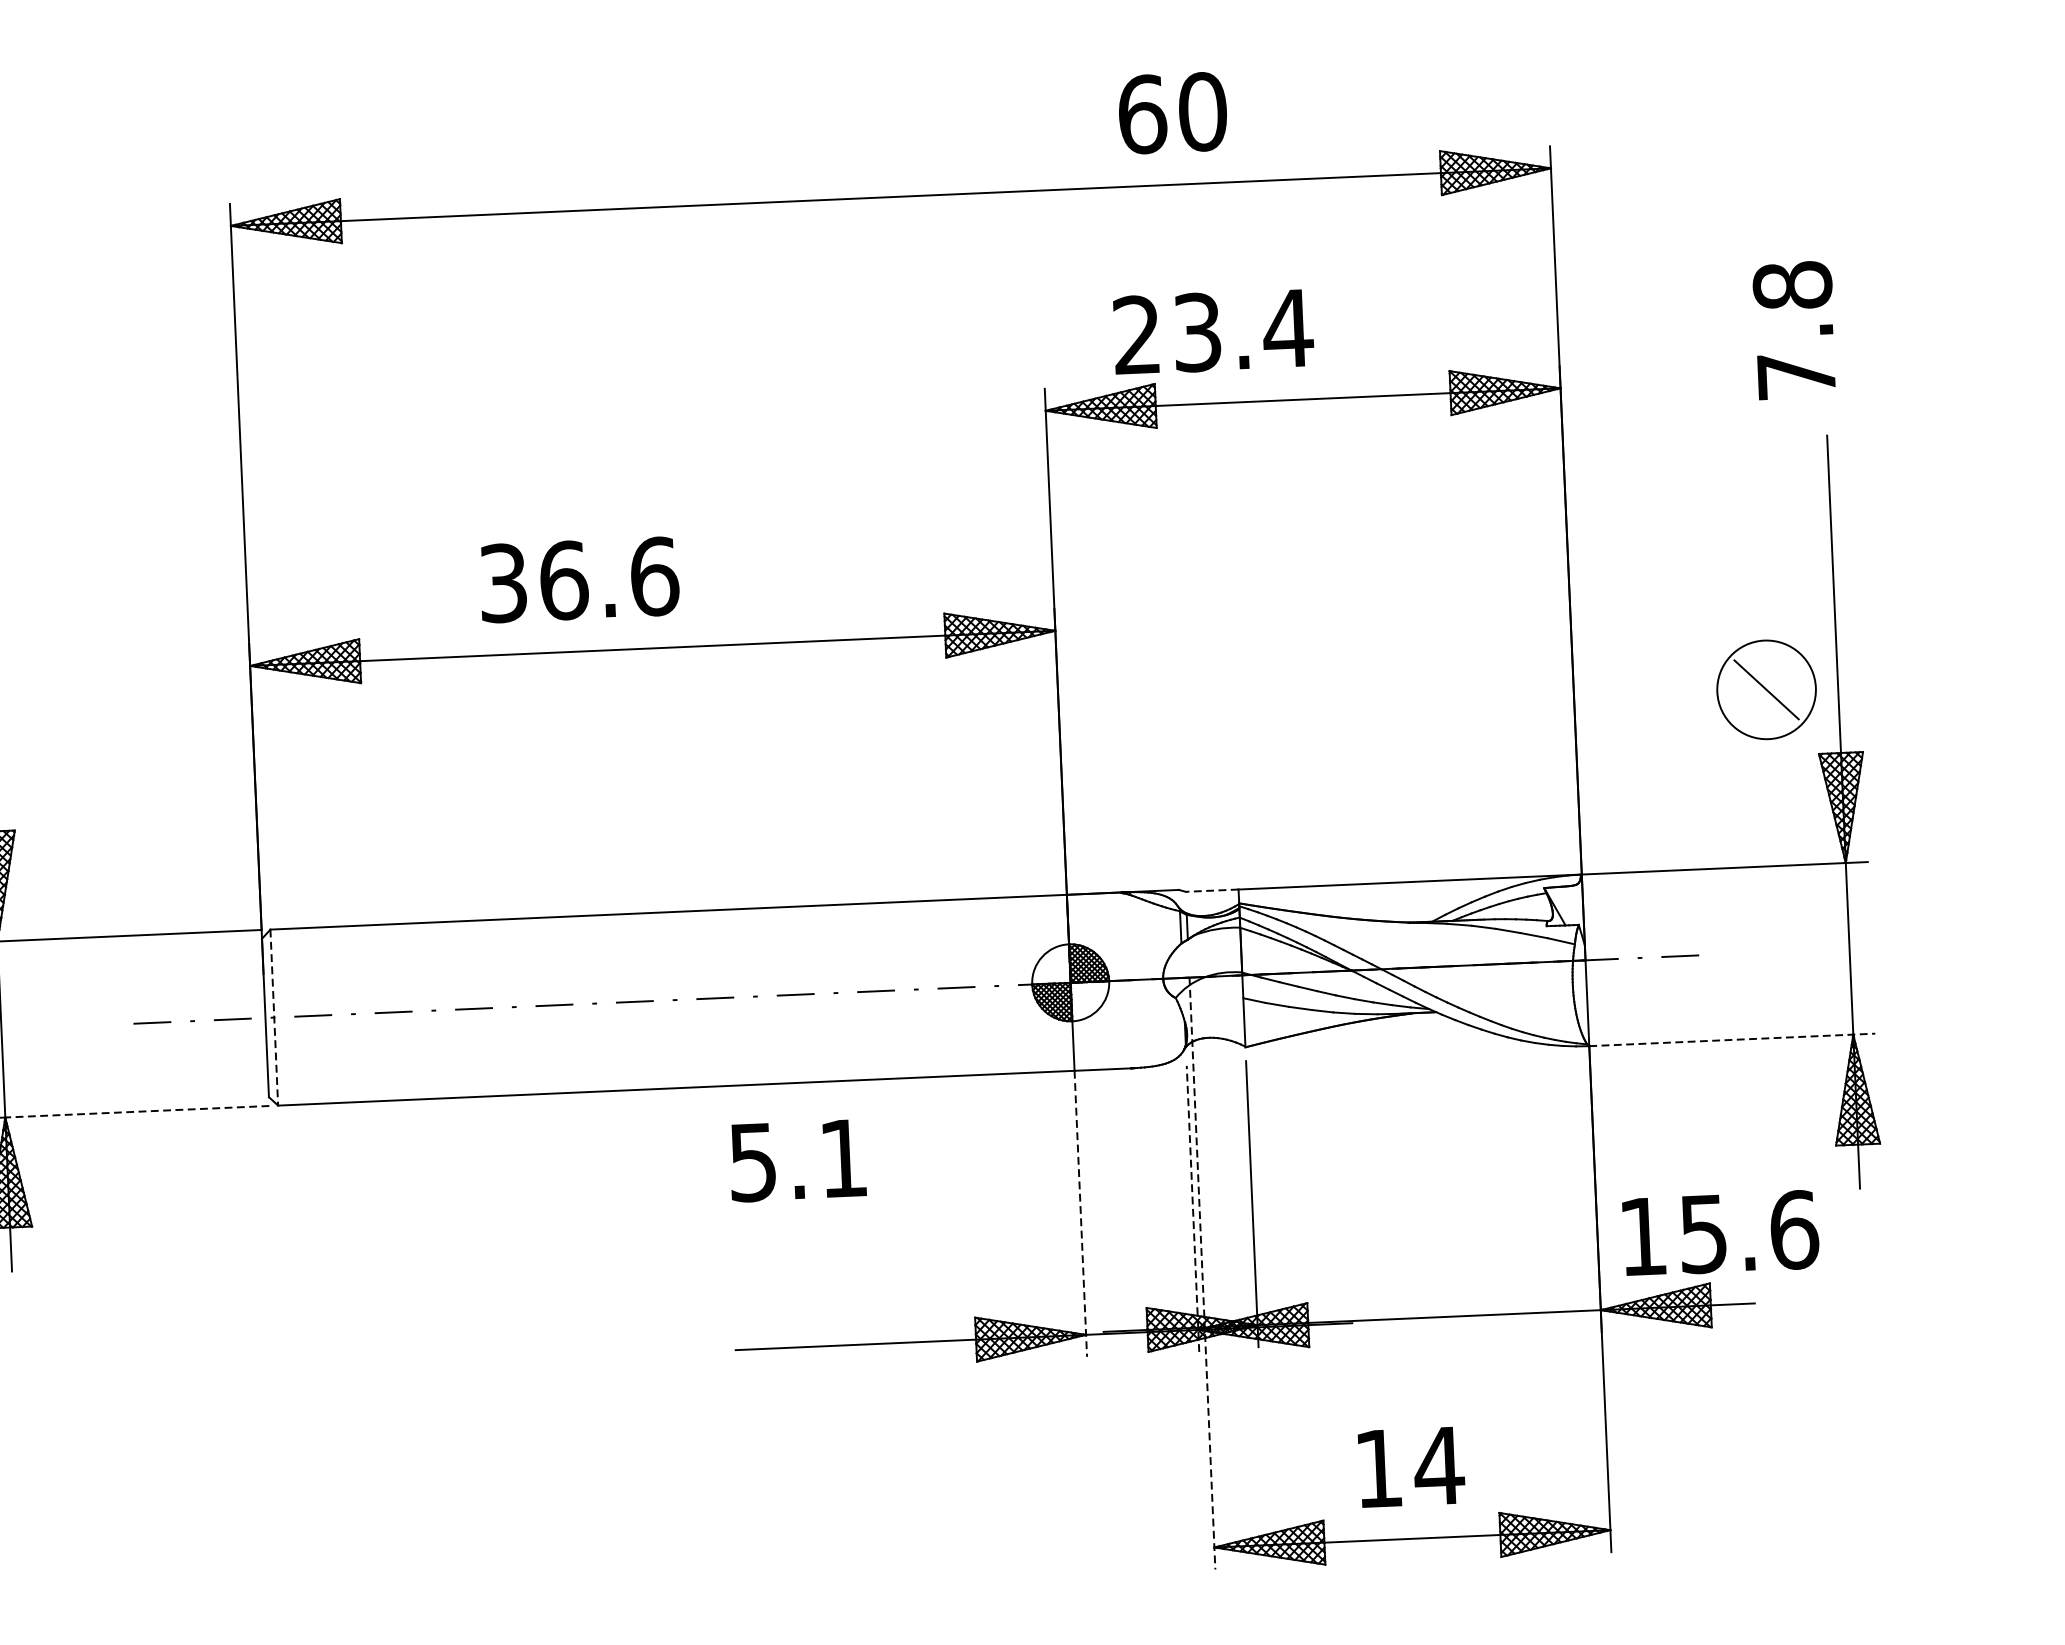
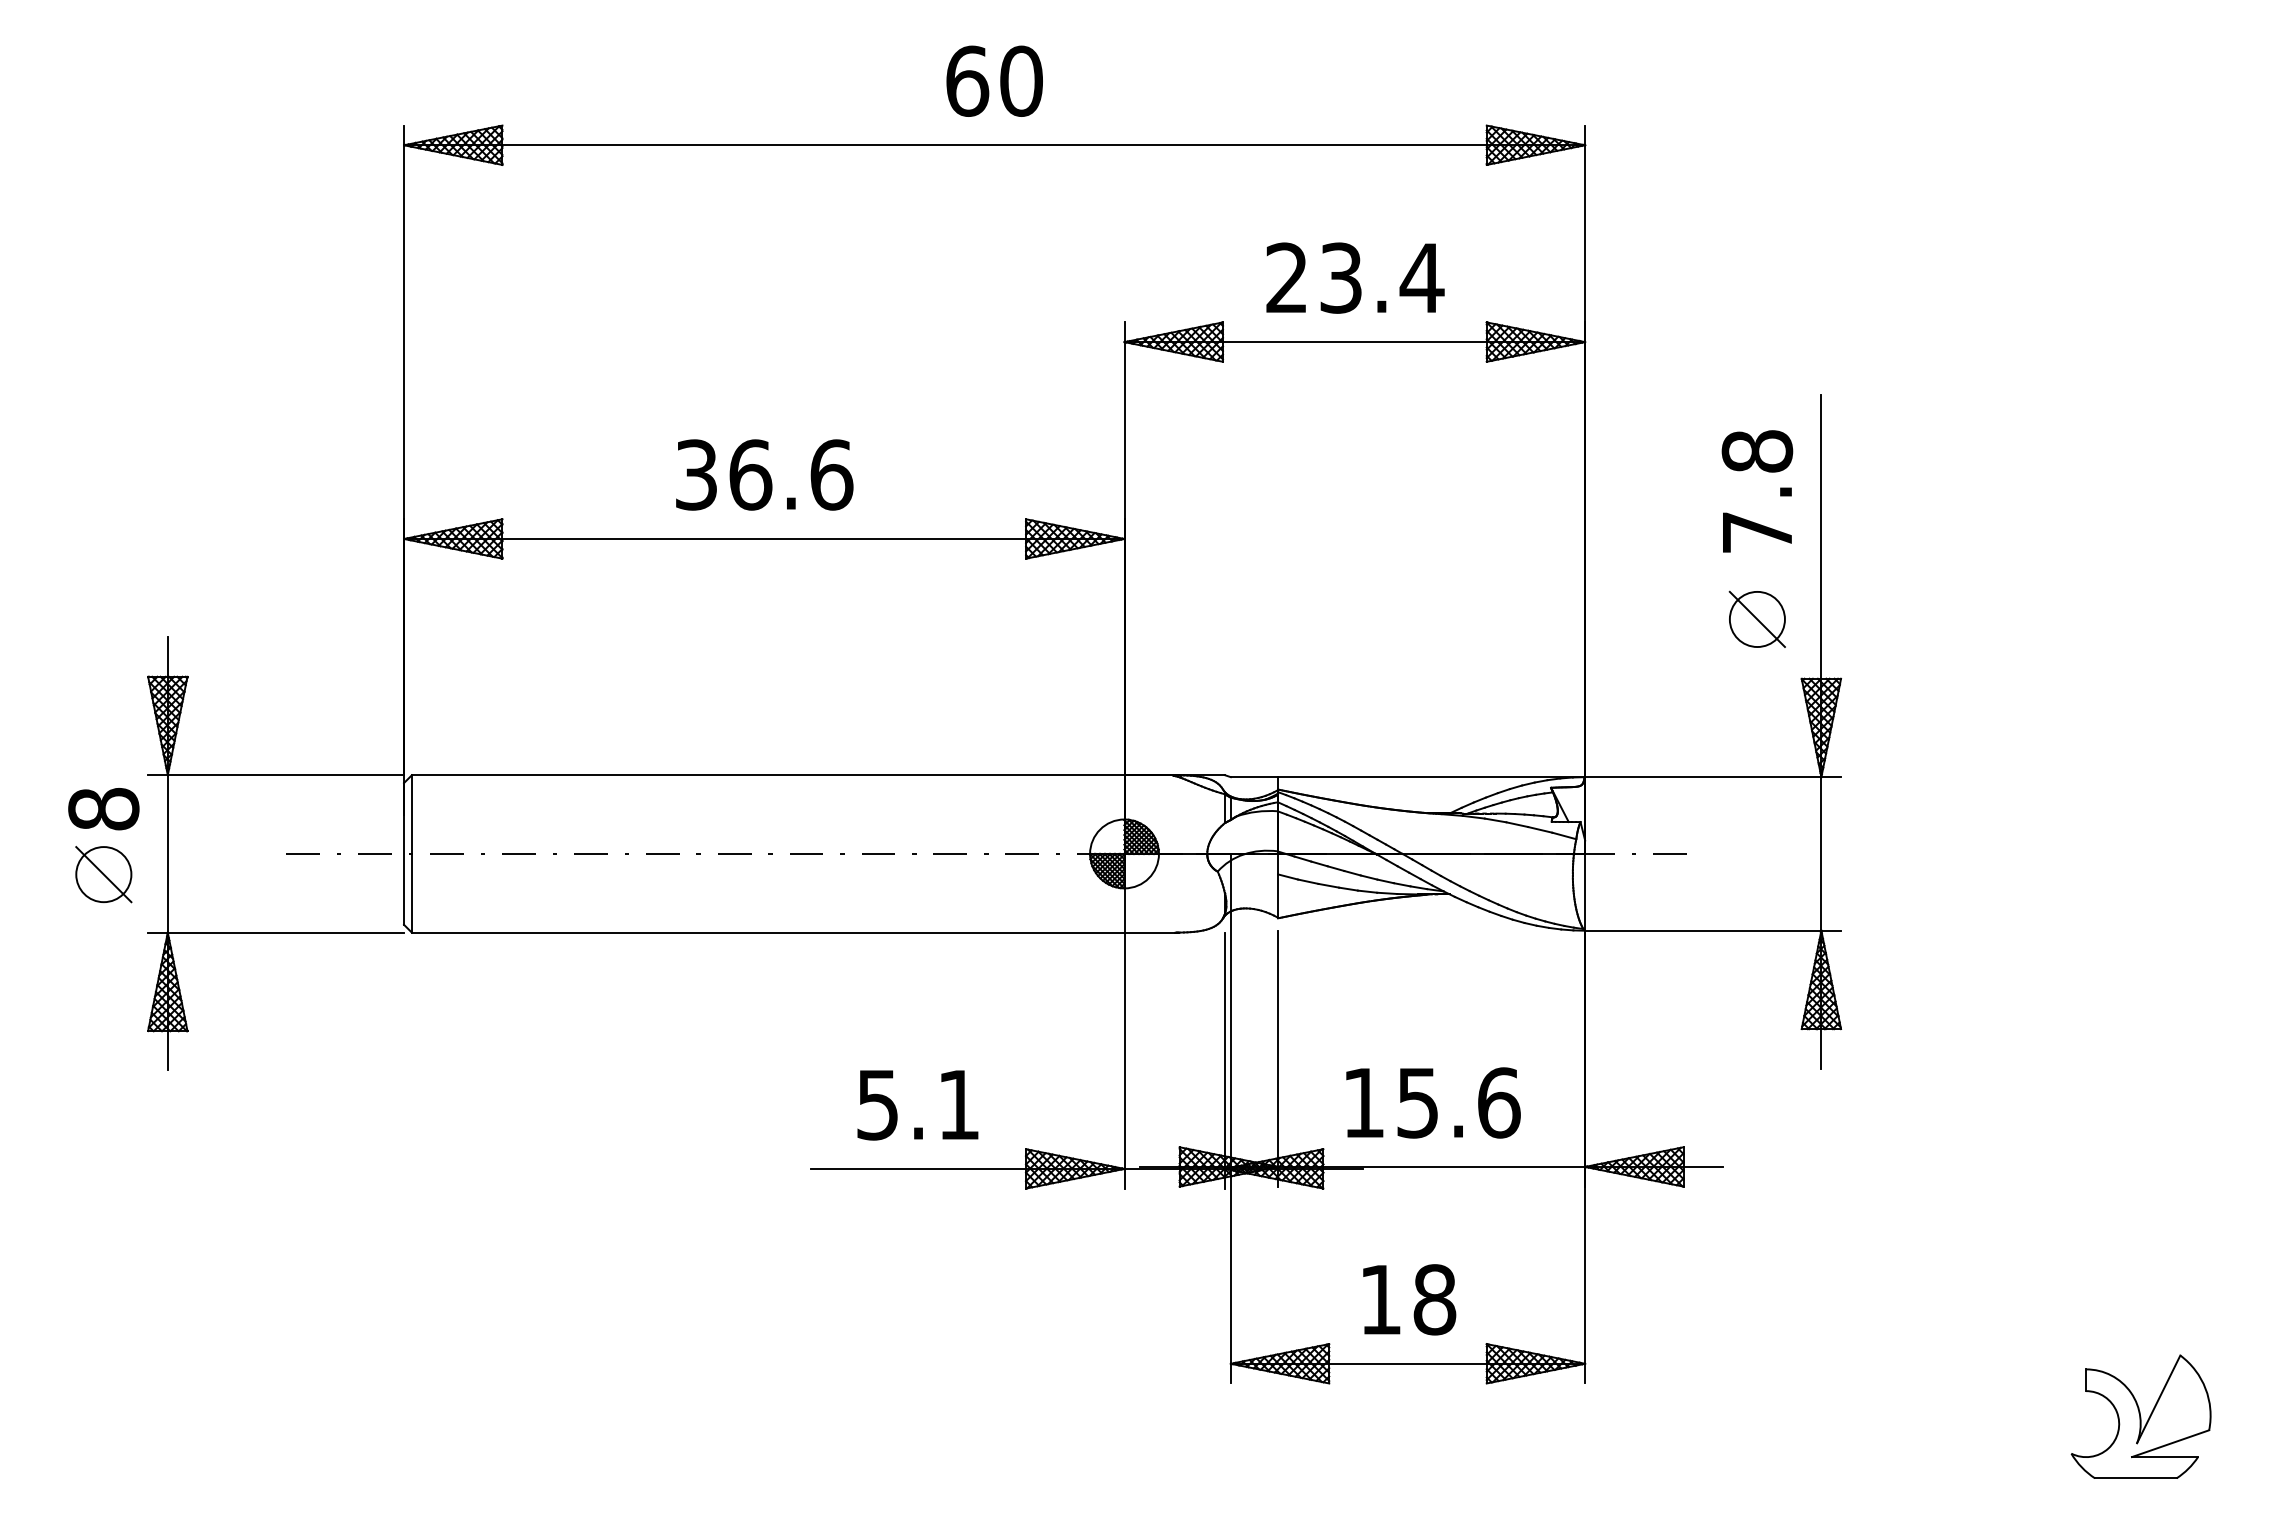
text: (1172, 112) -> (994, 80), moved
text: (1794, 330) -> (1757, 491), moved
text: (1213, 331) -> (1355, 277), moved
text: (579, 579) -> (764, 474), moved
circle: (1765, 689) -> (1756, 619), size x0.62
line: (1212, 891) -> (1254, 777), dashed -> solid
line: (273, 1017) -> (411, 853), dashed -> solid
line: (1732, 1039) -> (1713, 930), dashed -> solid
line: (136, 1111) -> (285, 932), dashed -> solid
text: (797, 1161) -> (917, 1105), moved
line: (1192, 1208) -> (1224, 1060), dashed -> solid
line: (1080, 1213) -> (1124, 1060), dashed -> solid
text: (1720, 1232) -> (1433, 1102), moved
line: (1202, 1273) -> (1230, 1118), dashed -> solid
text: (1438, 1465) -> (1434, 1299), 14 -> 18

